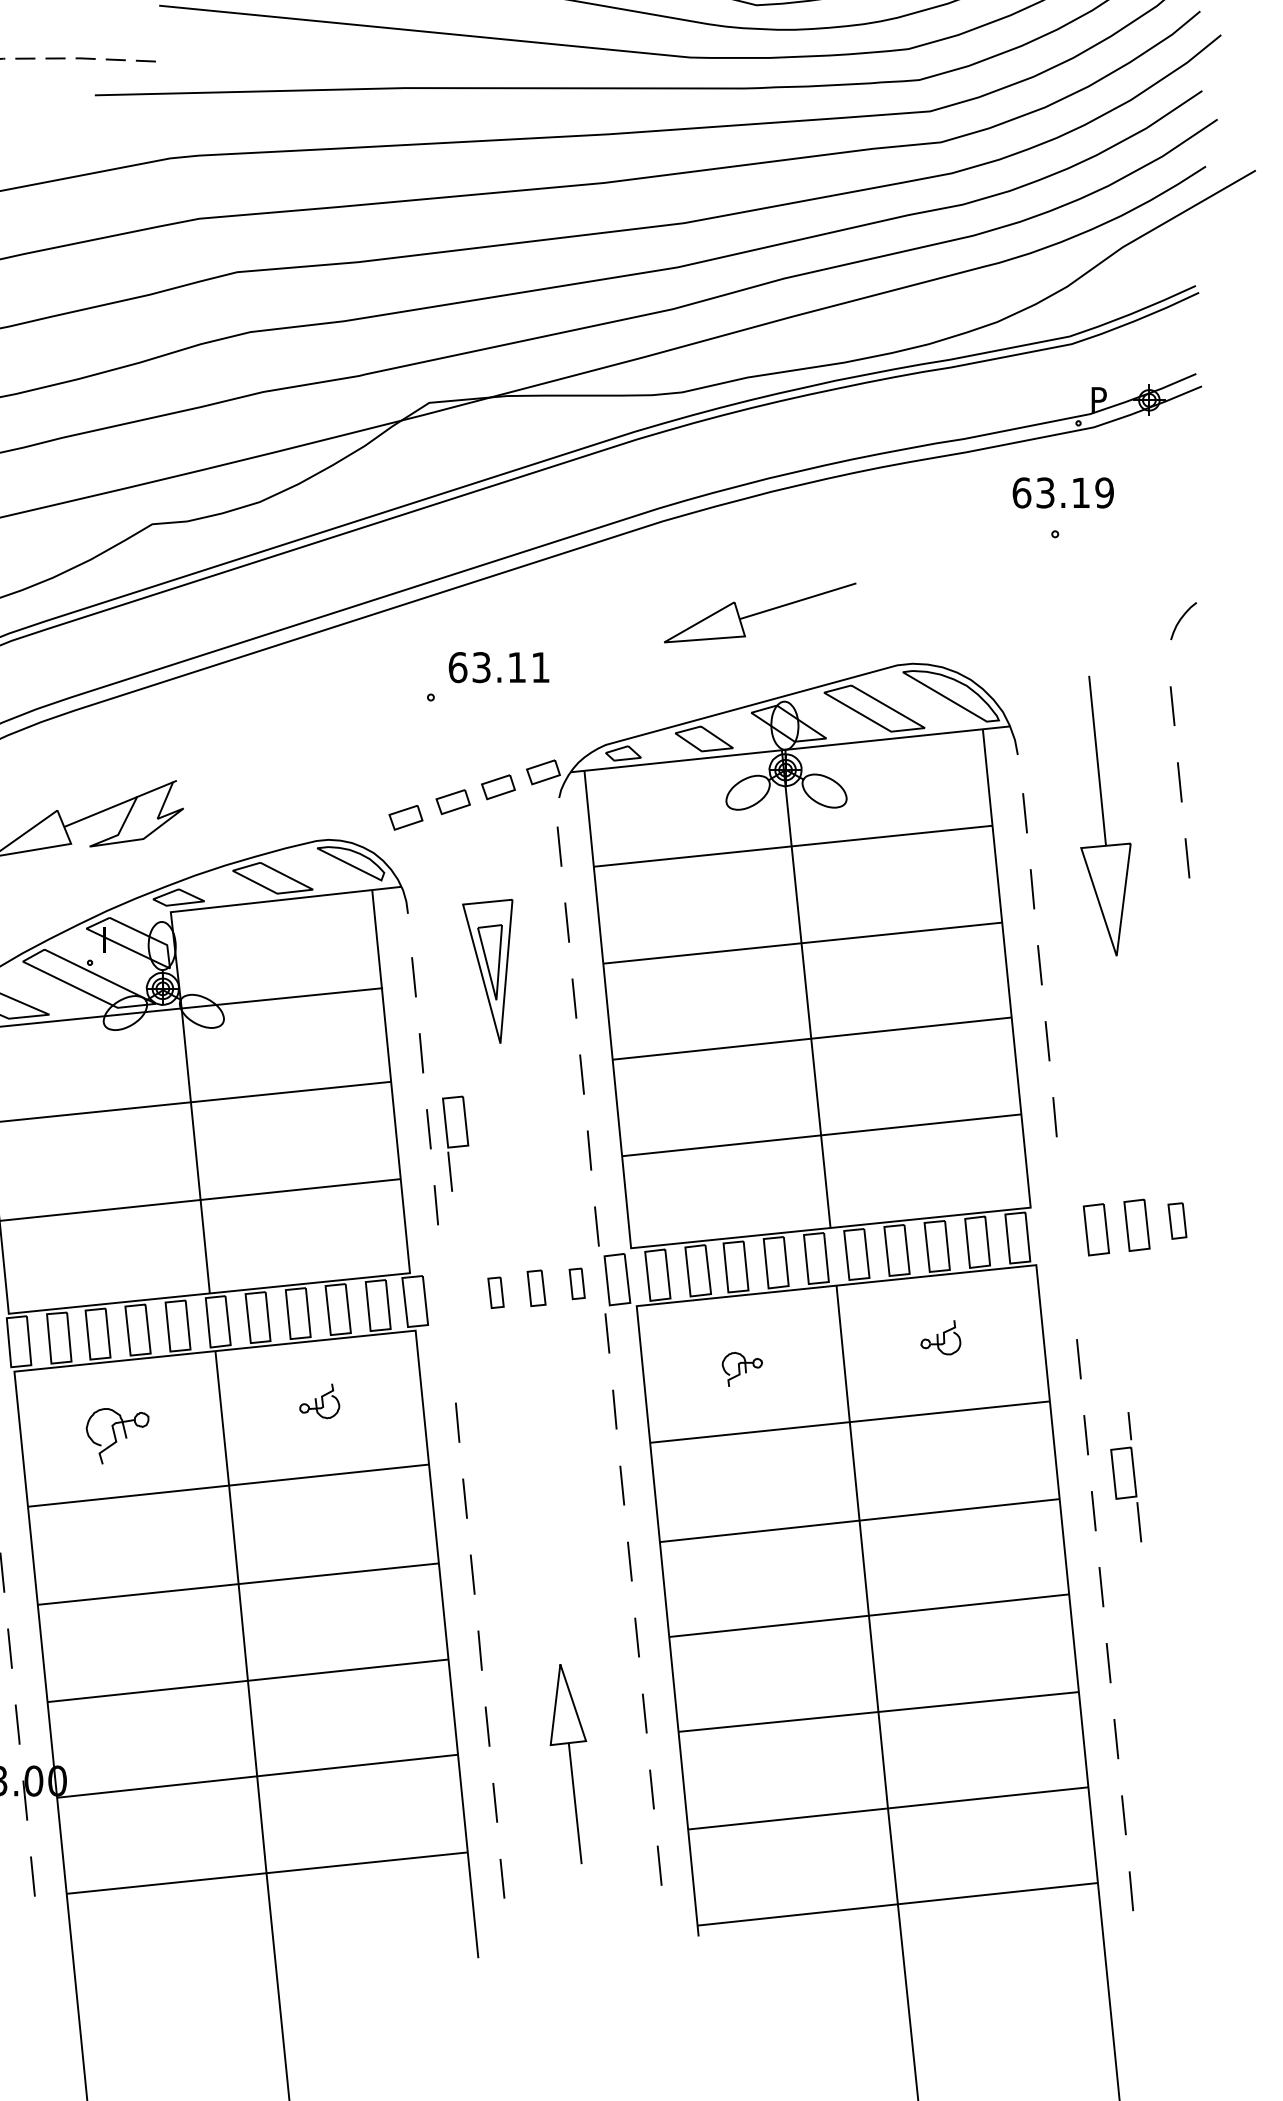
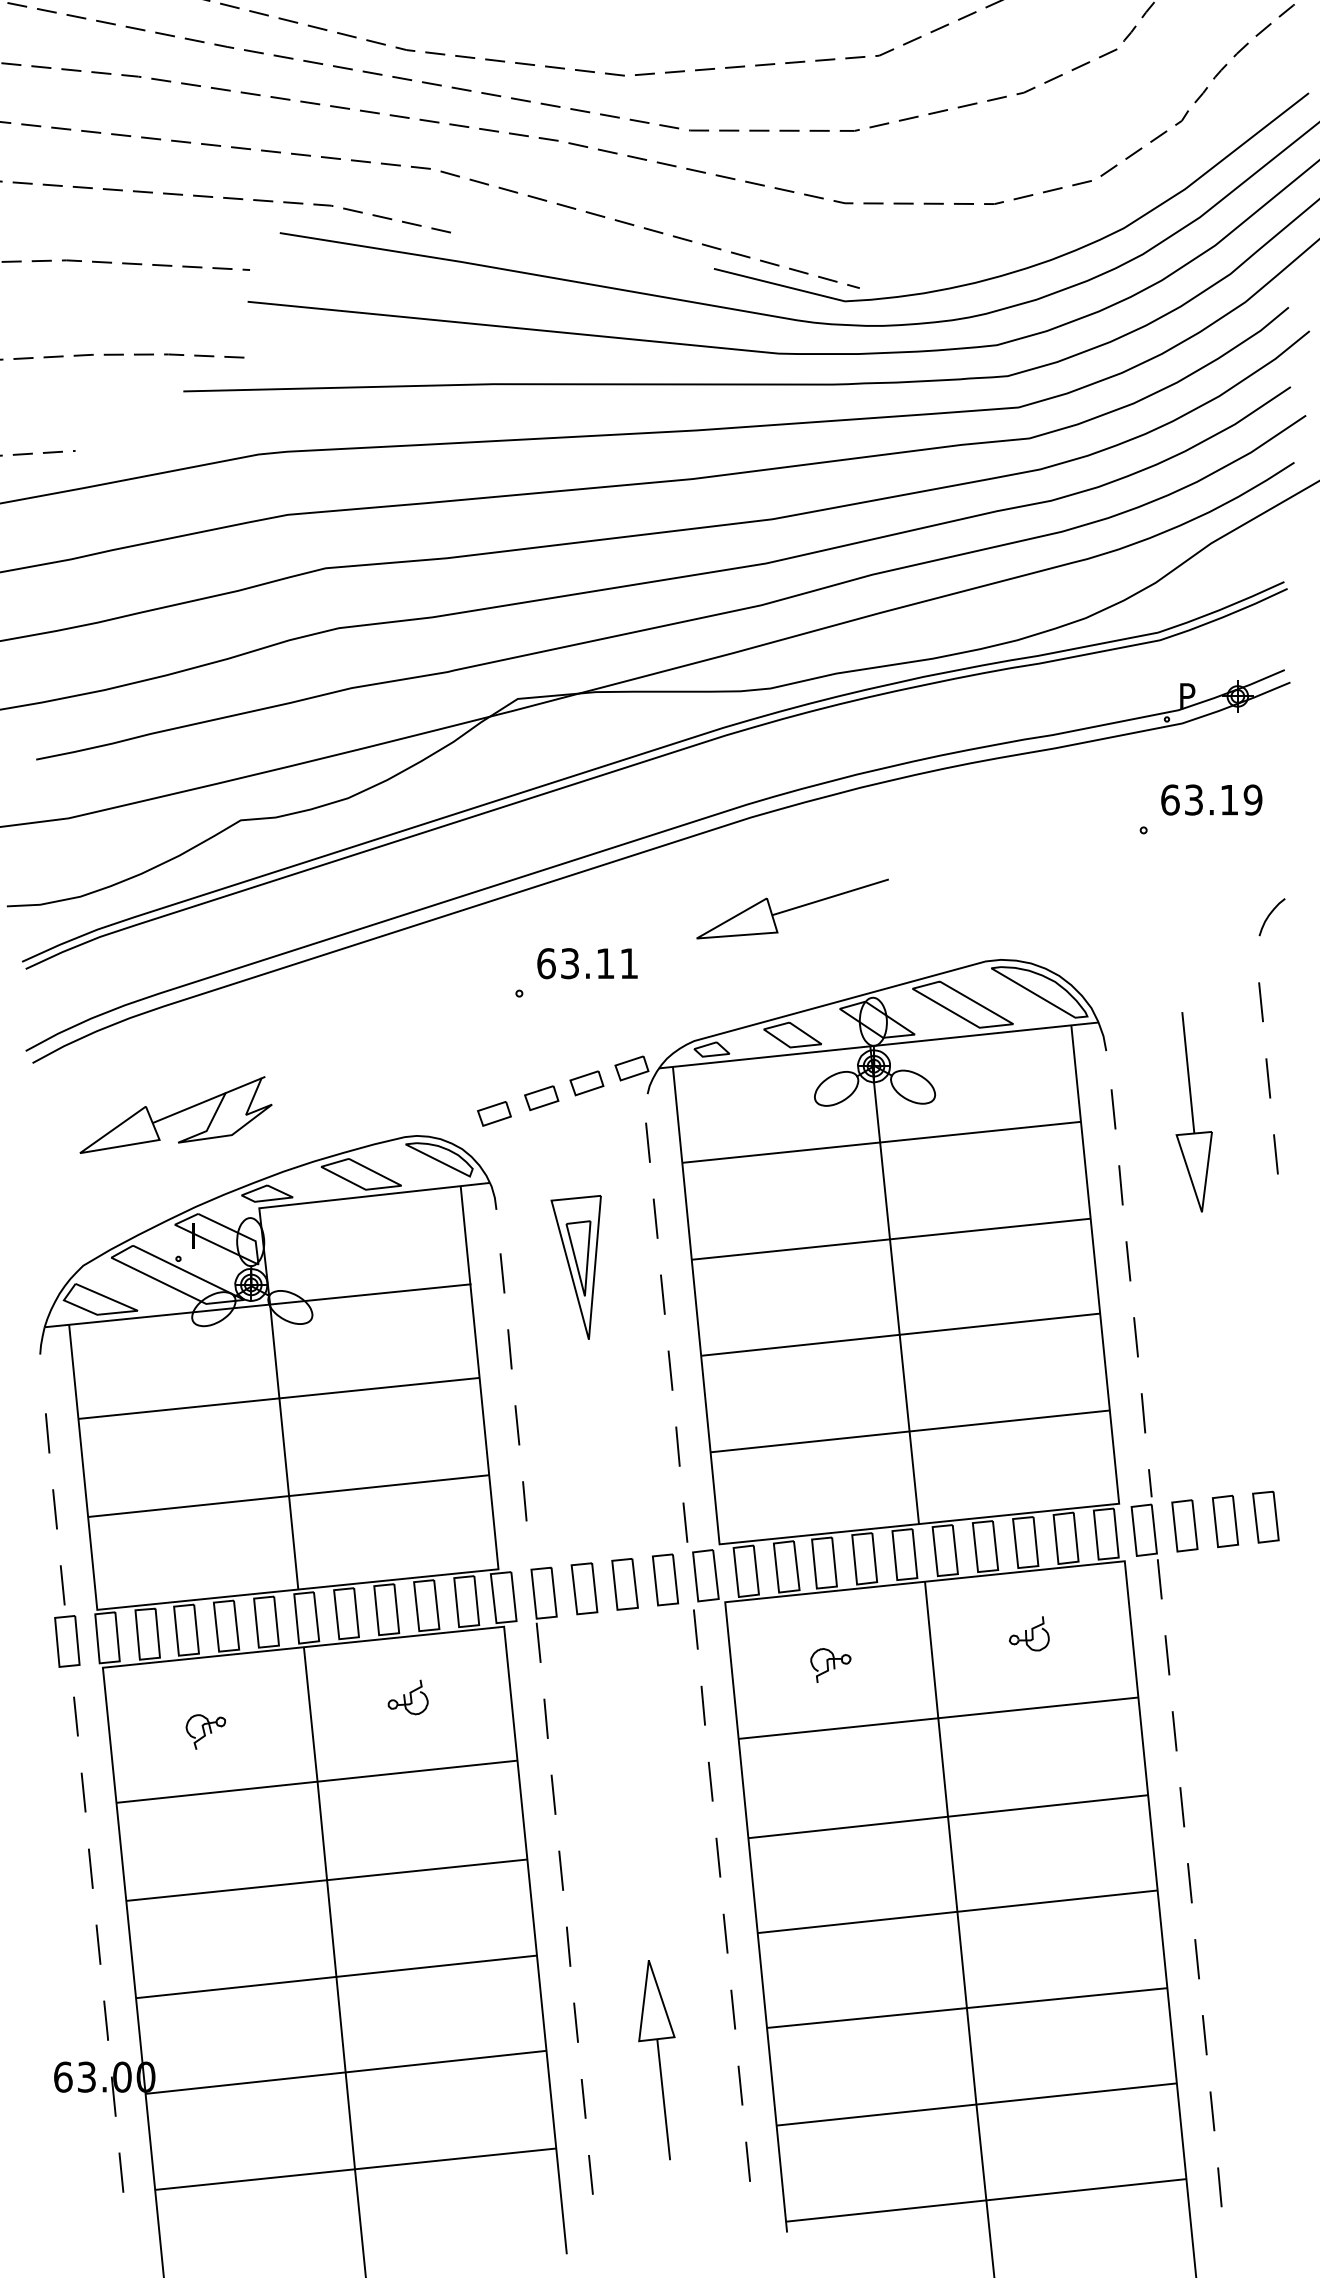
text: (1063, 492) -> (1211, 799), moved
part: (760, 612) -> (792, 908), moved
part: (1105, 816) -> (1193, 1112), size x0.71
part: (455, 1143) -> (543, 1614), moved
part: (1177, 1220) -> (1265, 1516), size x1.43
part: (577, 1283) -> (665, 1579), size x1.67
part: (536, 1288) -> (624, 1584), size x1.43
part: (496, 1292) -> (584, 1588), size x1.67
part: (117, 1435) -> (205, 1731), size x0.62
part: (1126, 1477) -> (1146, 1534), moved

